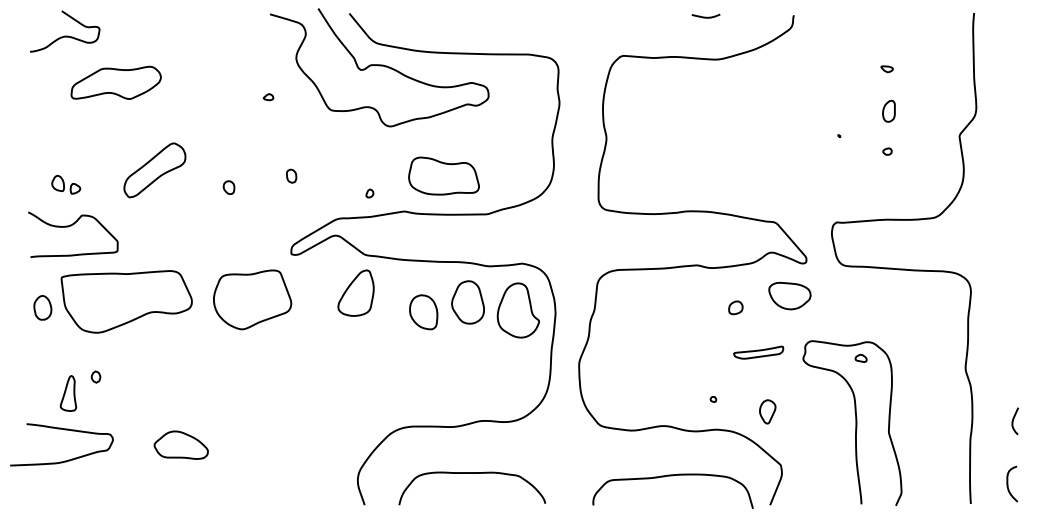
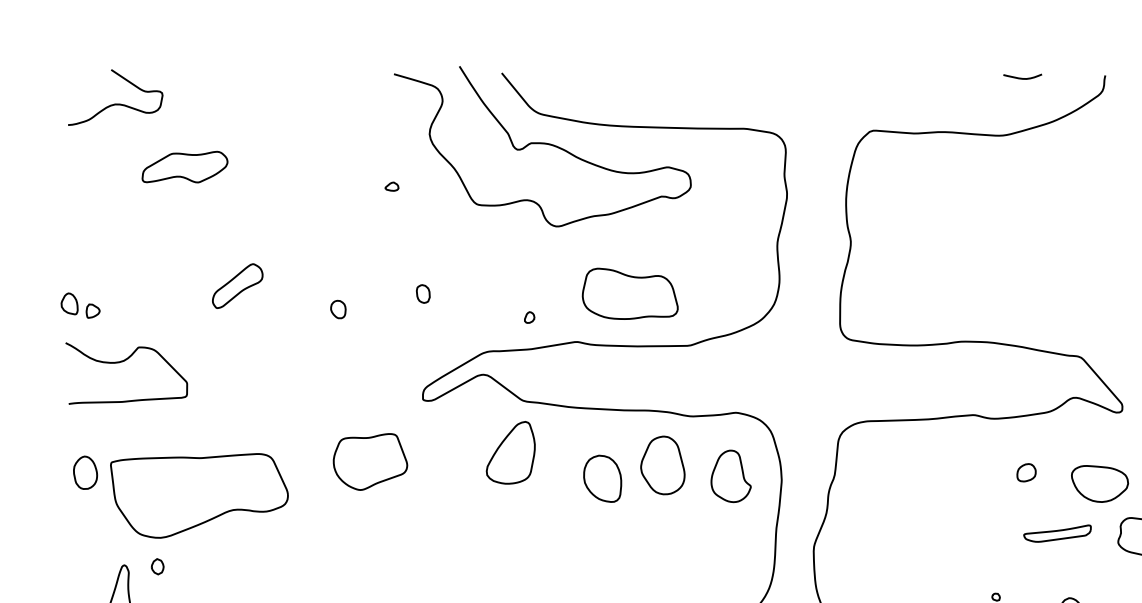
curve: (705, 16) -> (1021, 77), moved
part: (115, 82) -> (184, 166), size x0.7
part: (154, 170) -> (237, 286), size x0.6
part: (66, 184) -> (80, 305), moved
part: (789, 295) -> (1099, 483), moved
part: (252, 299) -> (370, 461), size x0.7
part: (126, 301) -> (199, 495), moved
part: (517, 310) -> (730, 476), size x0.7

